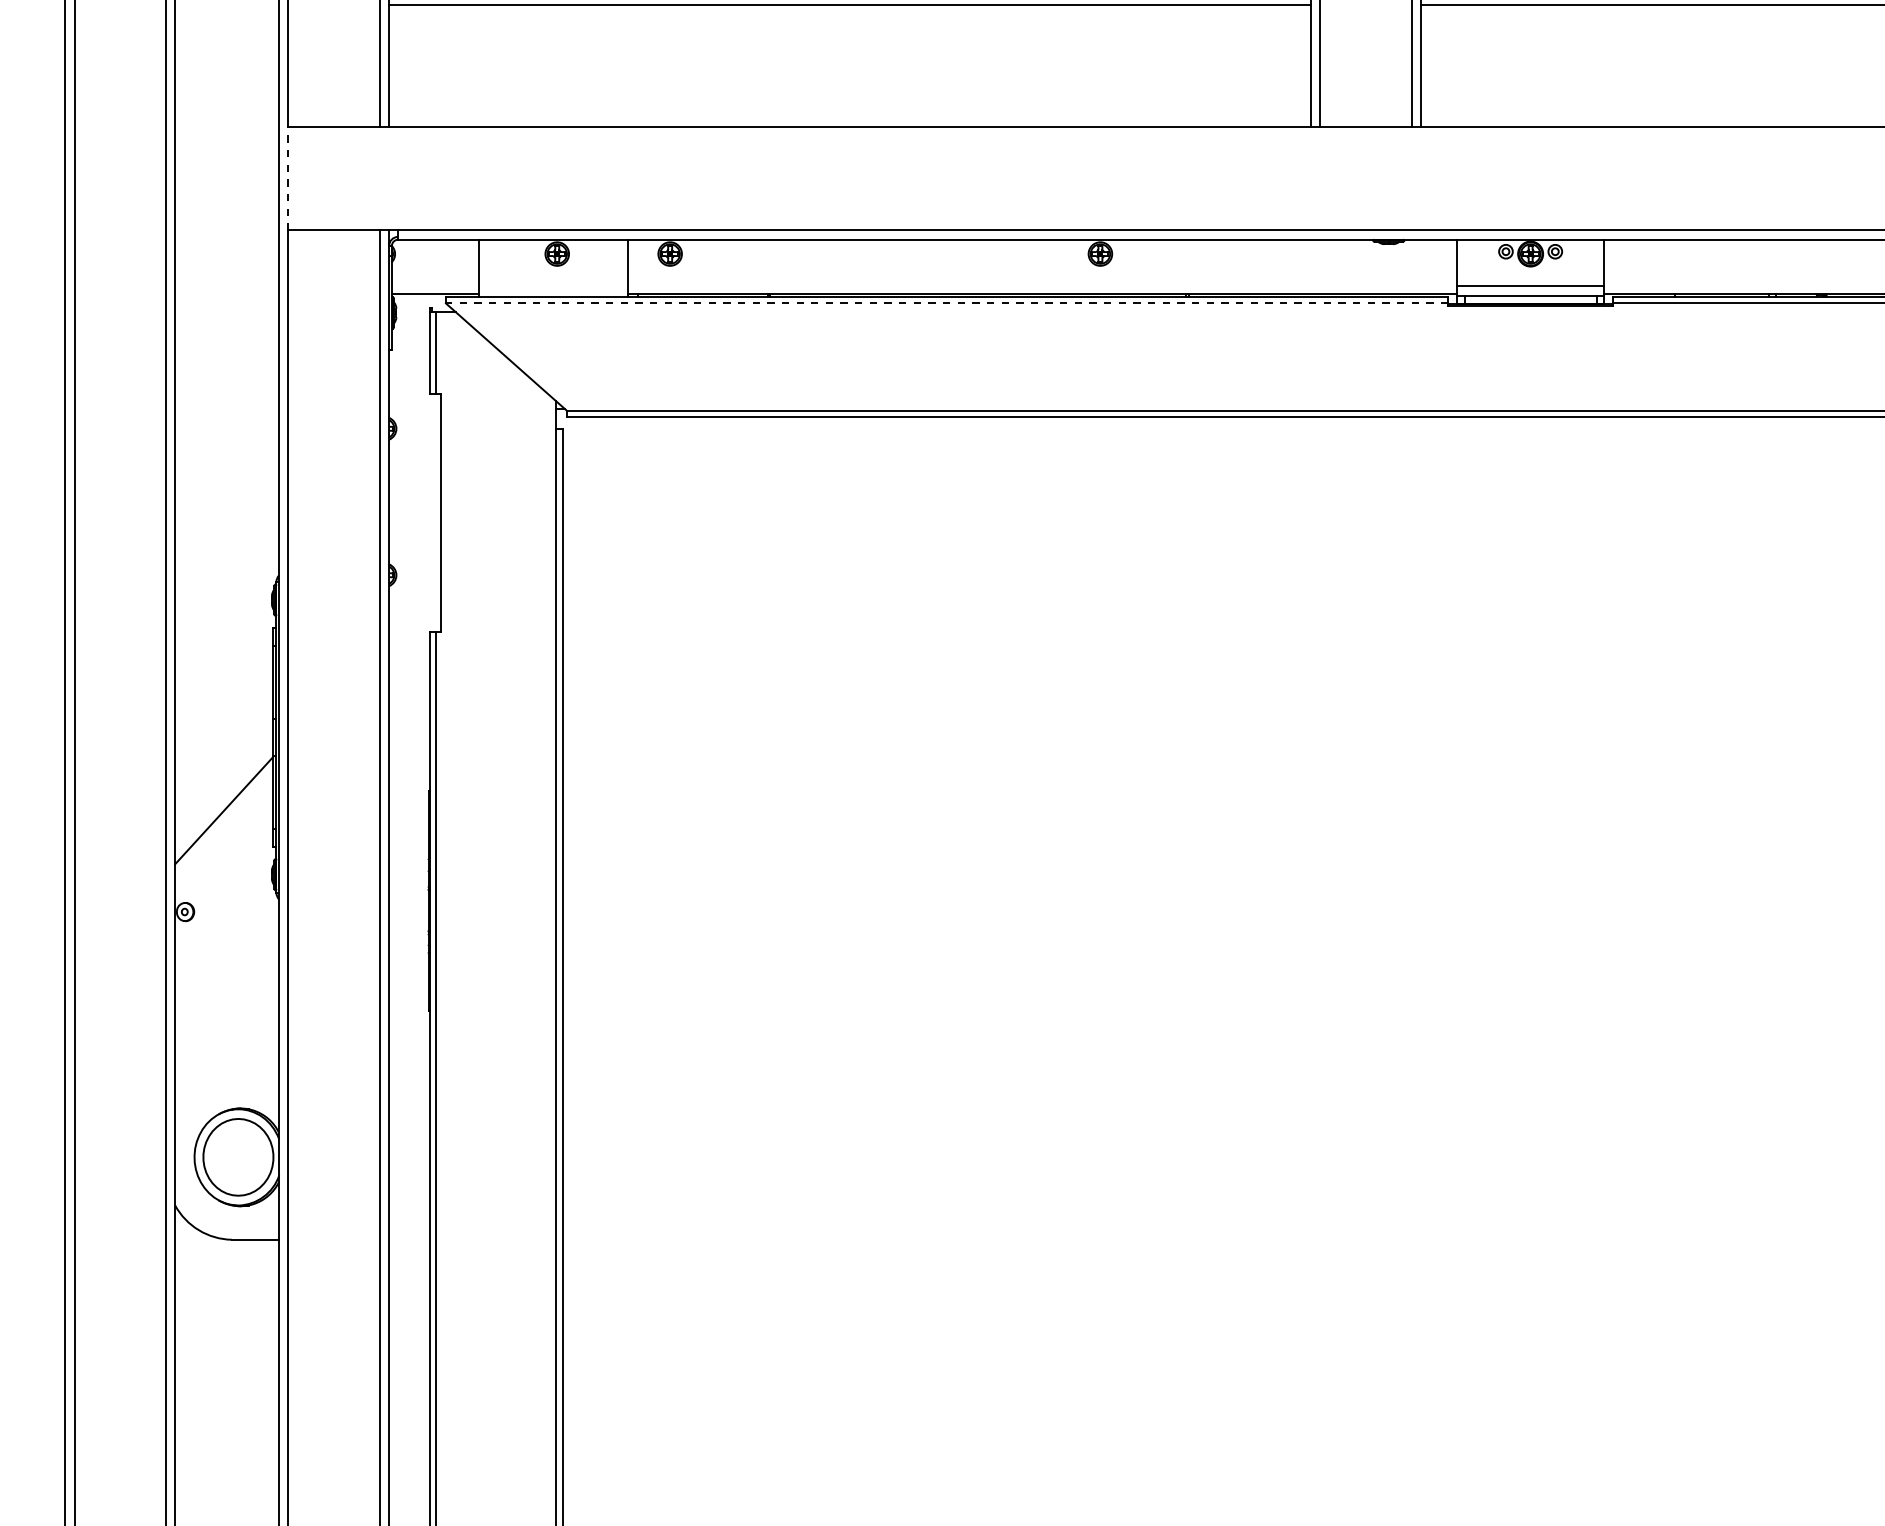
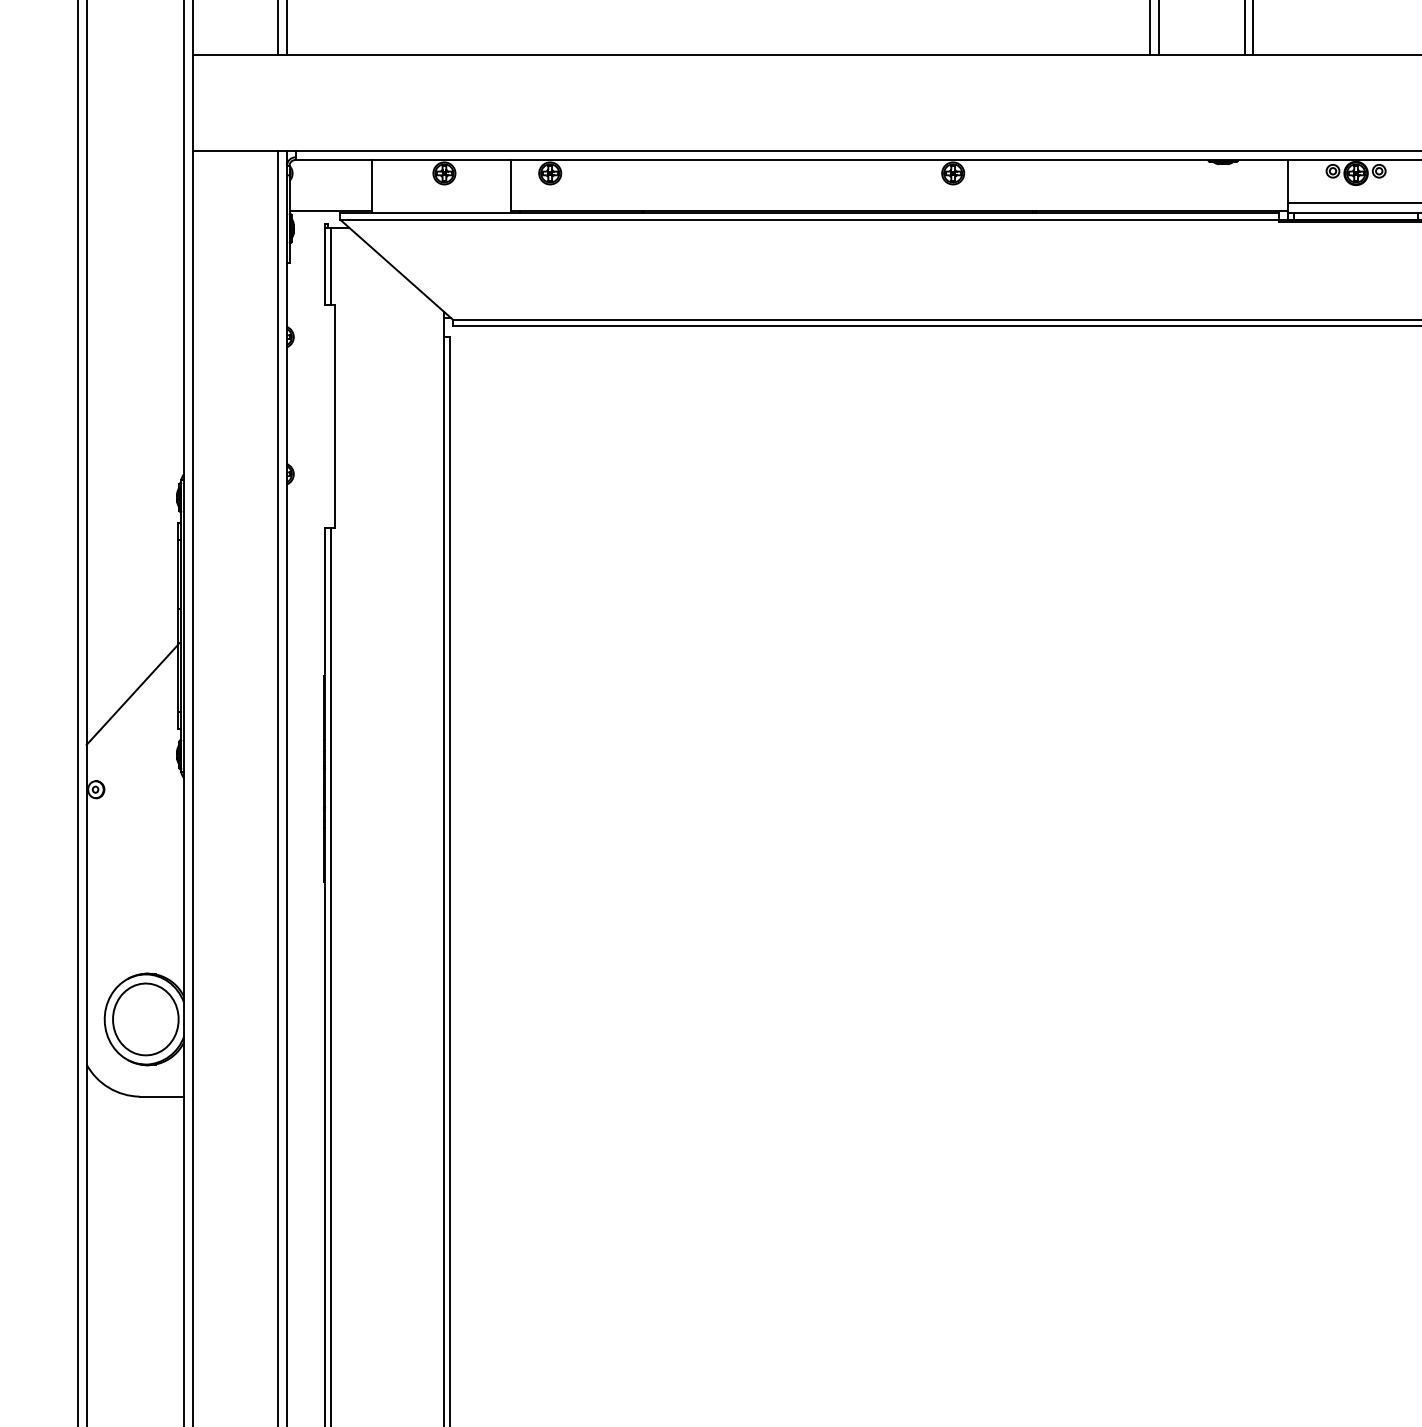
line: (288, 178) -> (192, 102), dashed -> solid
line: (946, 303) -> (809, 219), dashed -> solid

